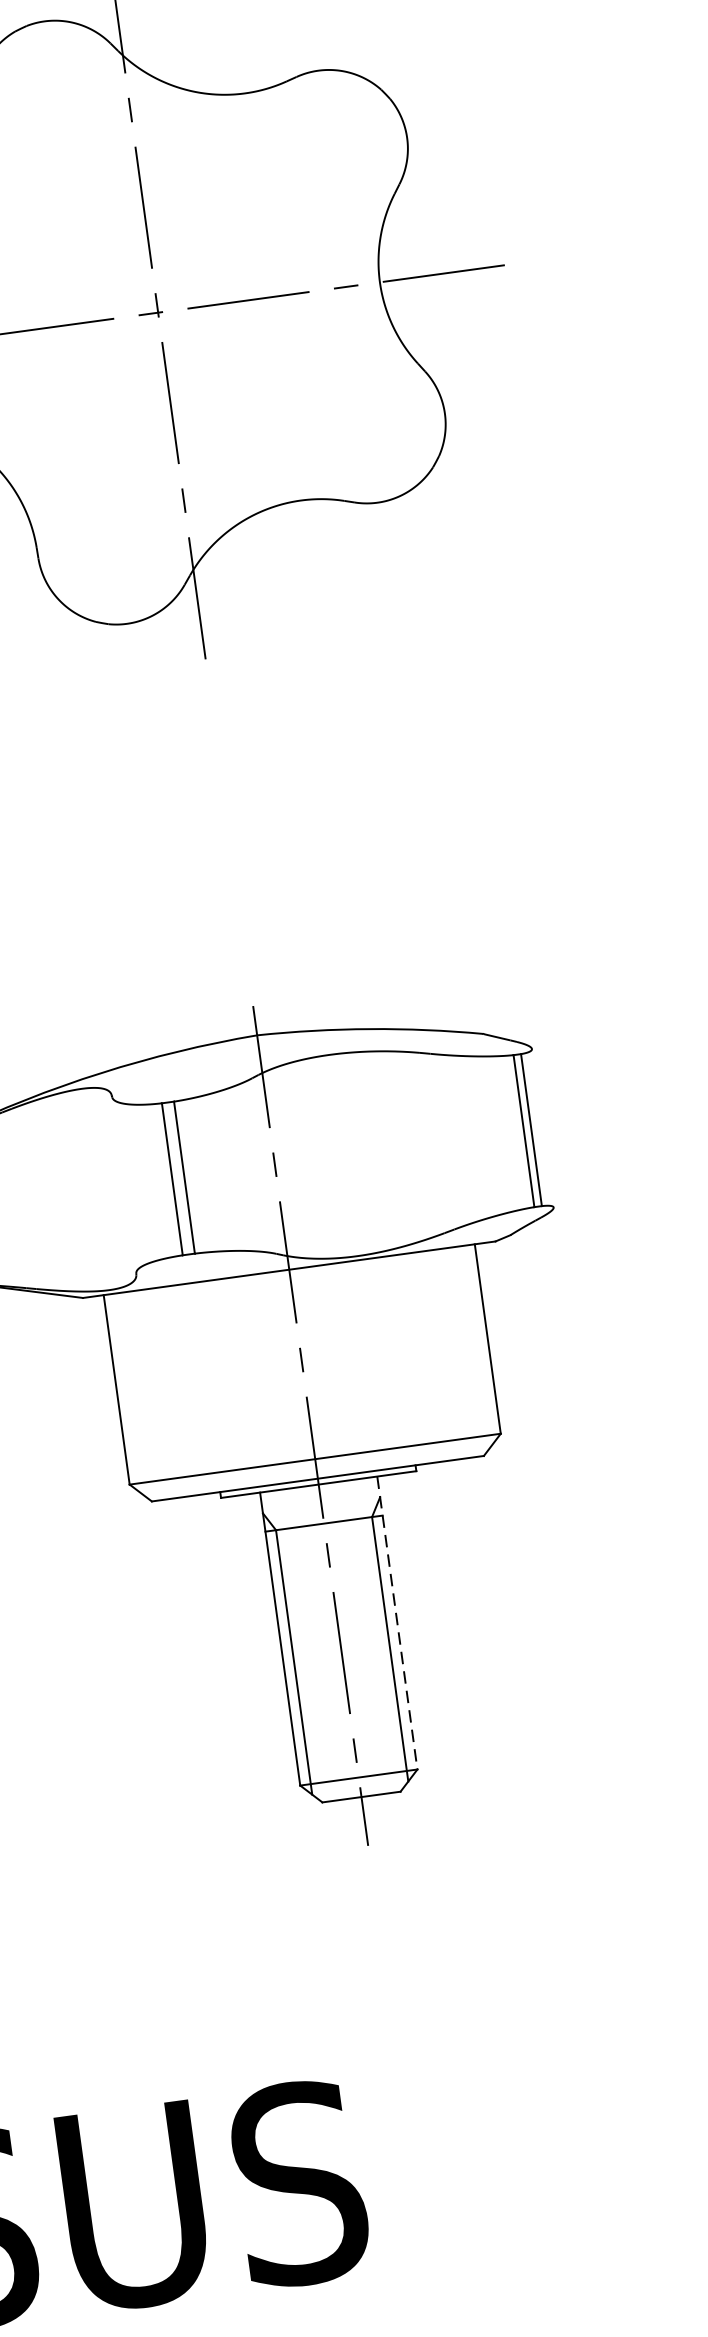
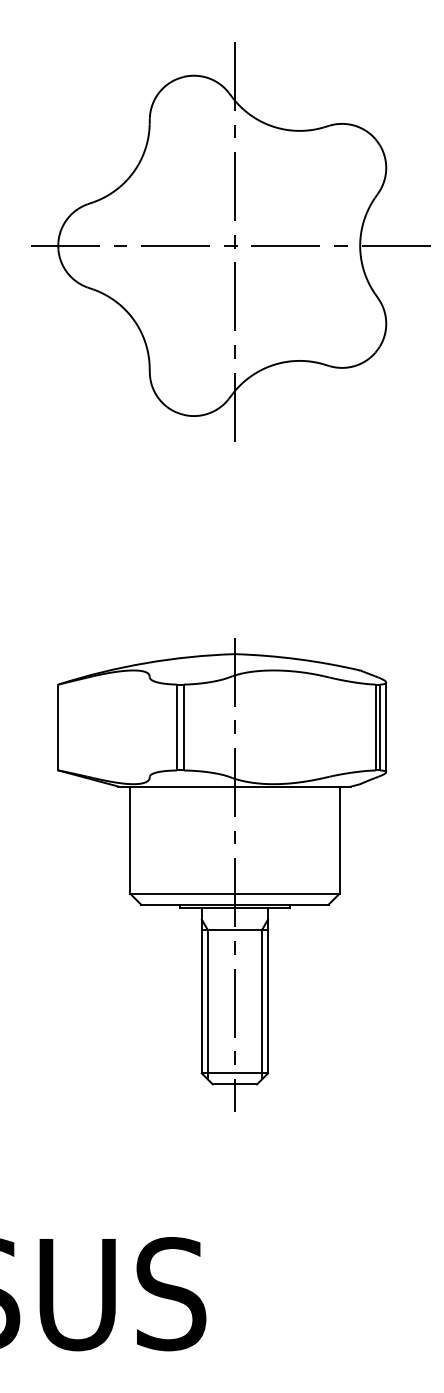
line: (543, 1128) -> (386, 727), added
line: (398, 1622) -> (268, 990), dashed -> solid

